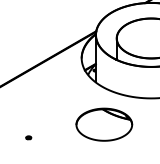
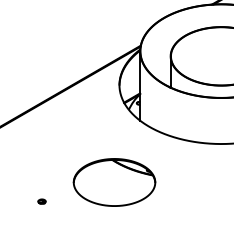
part: (104, 124) -> (114, 182), moved

